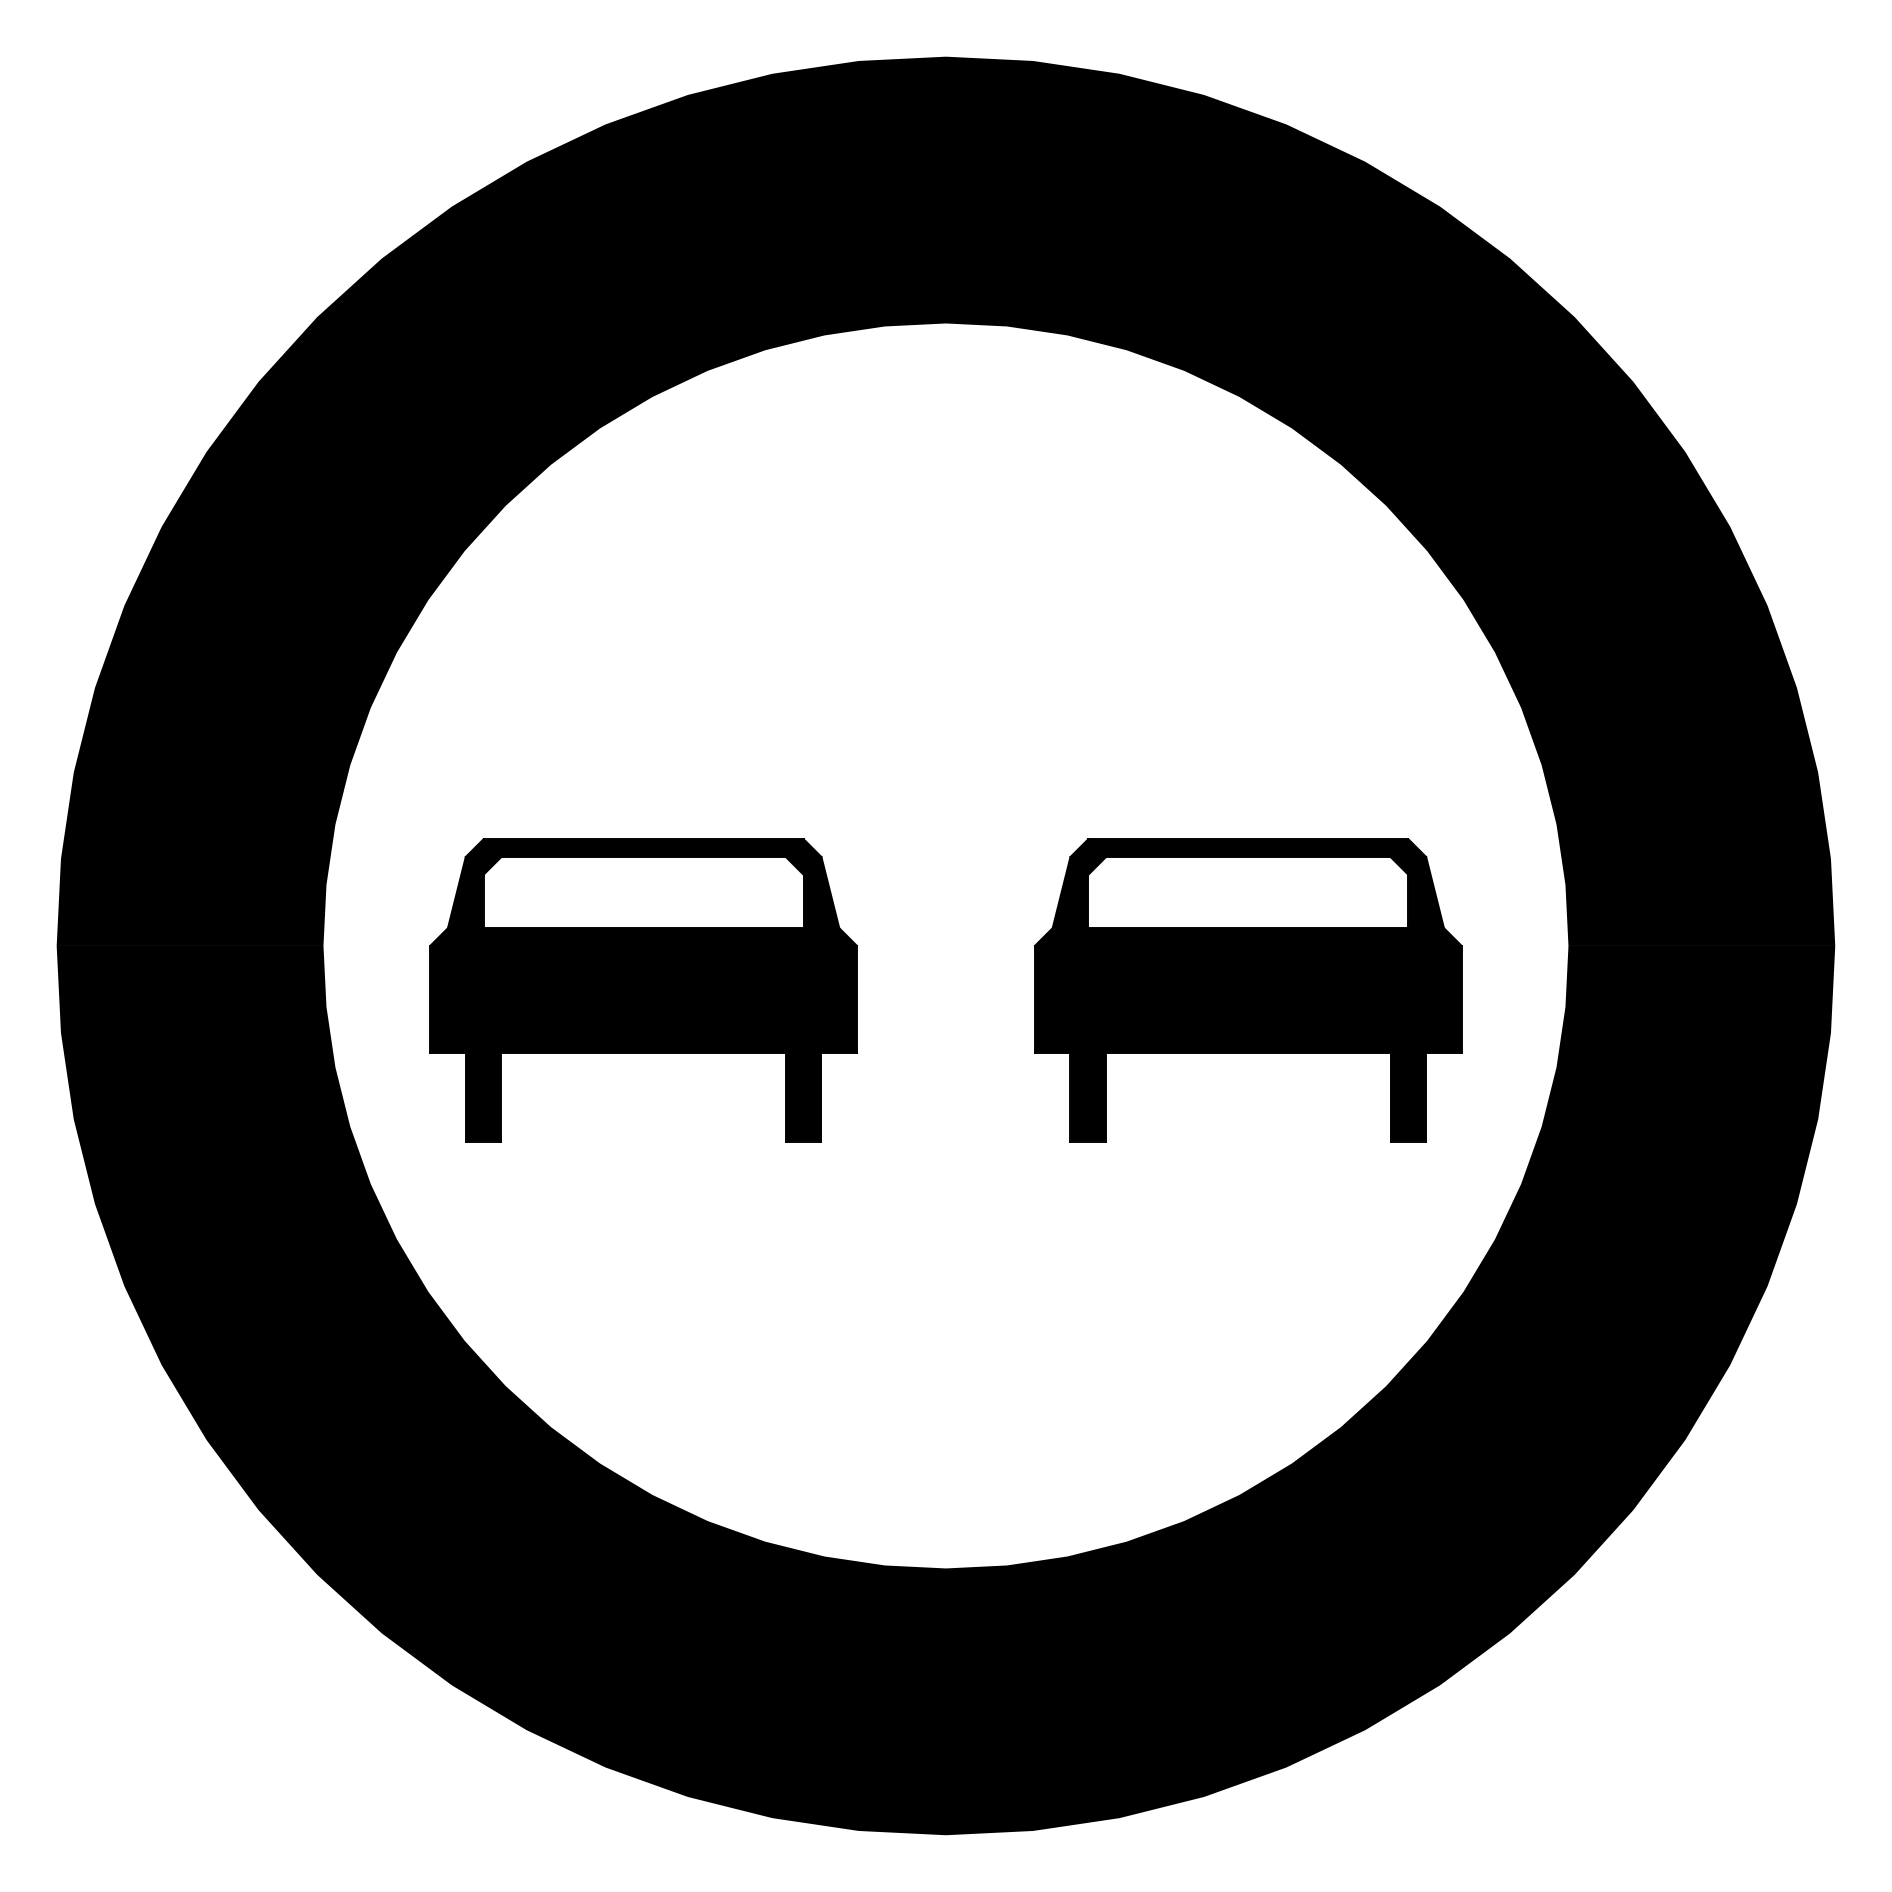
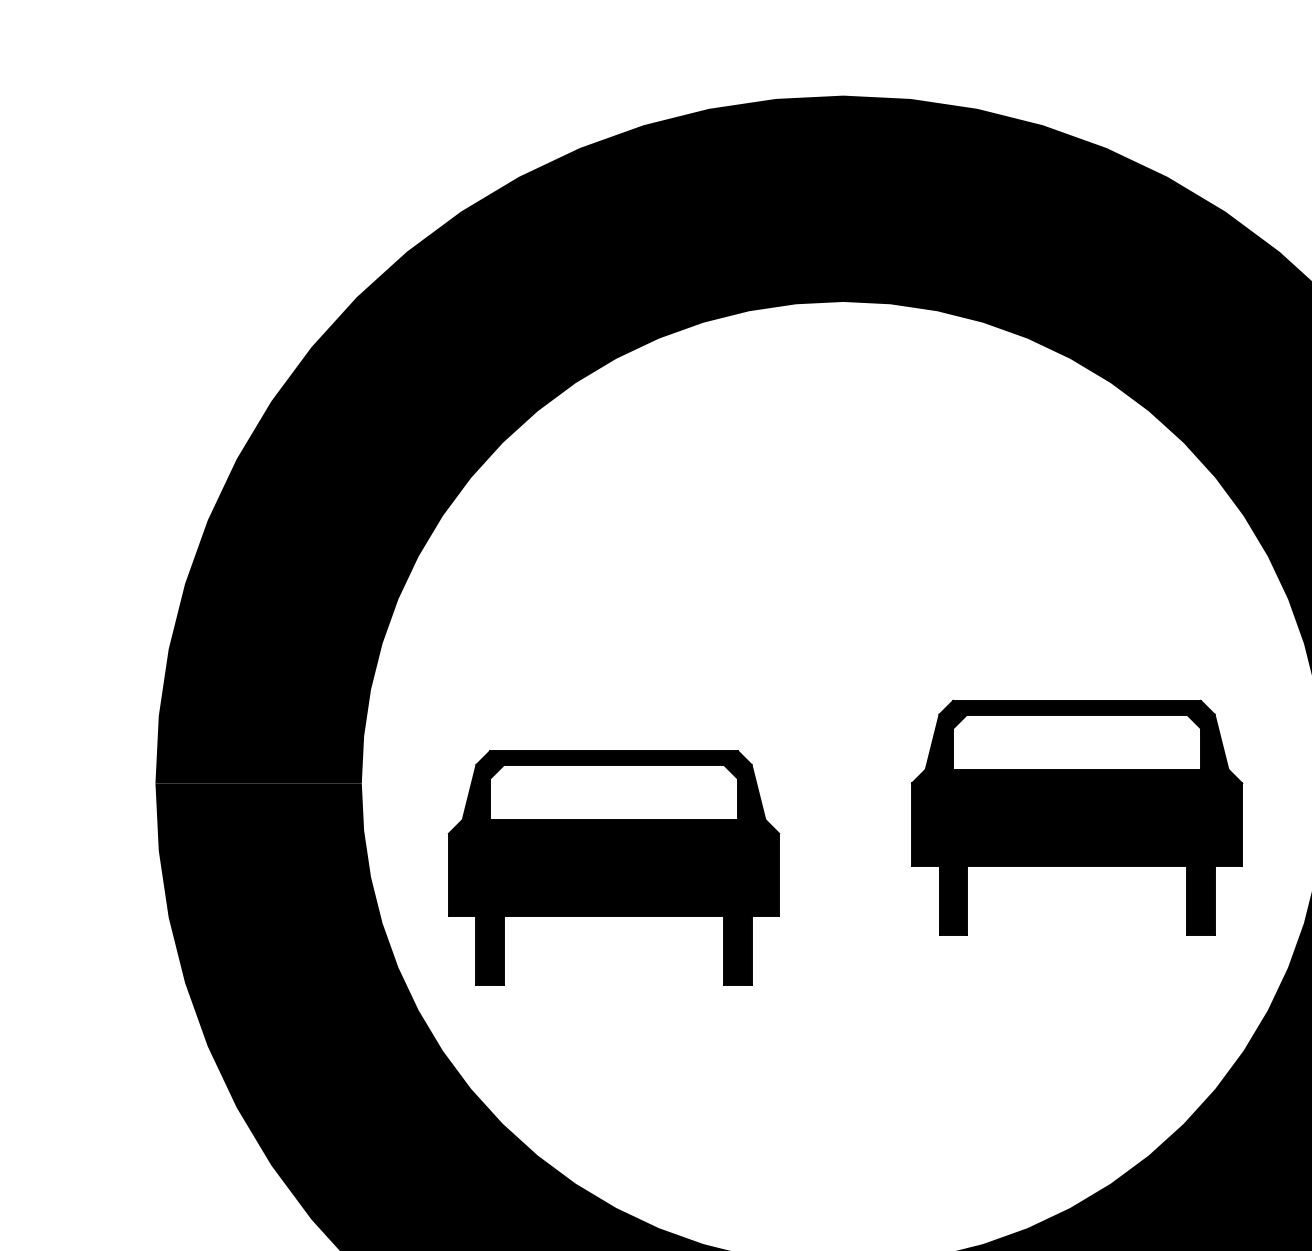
part: (643, 990) -> (613, 868), moved

